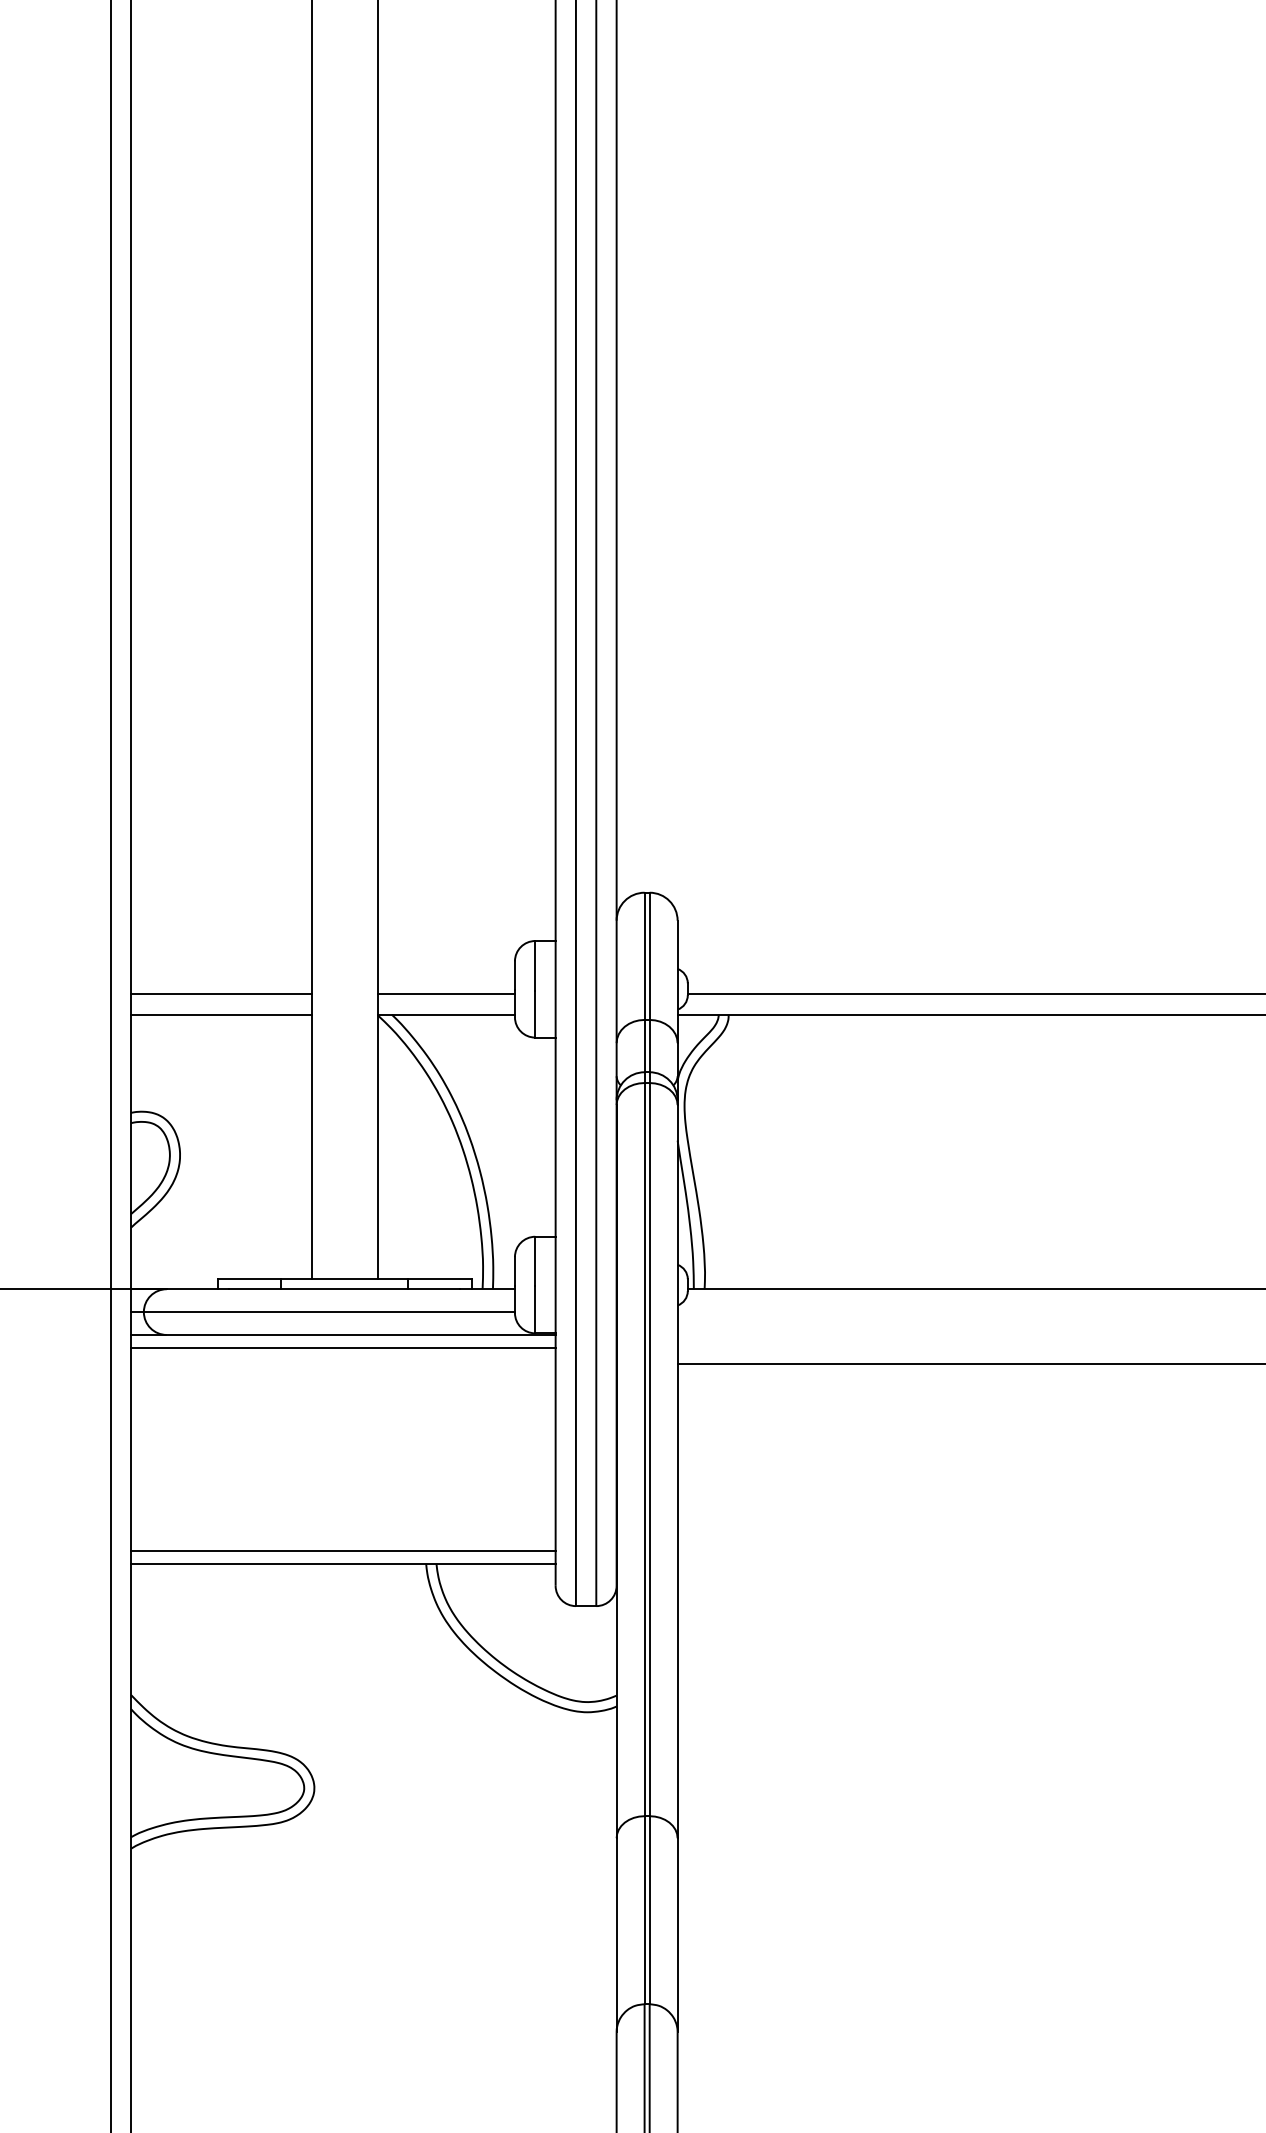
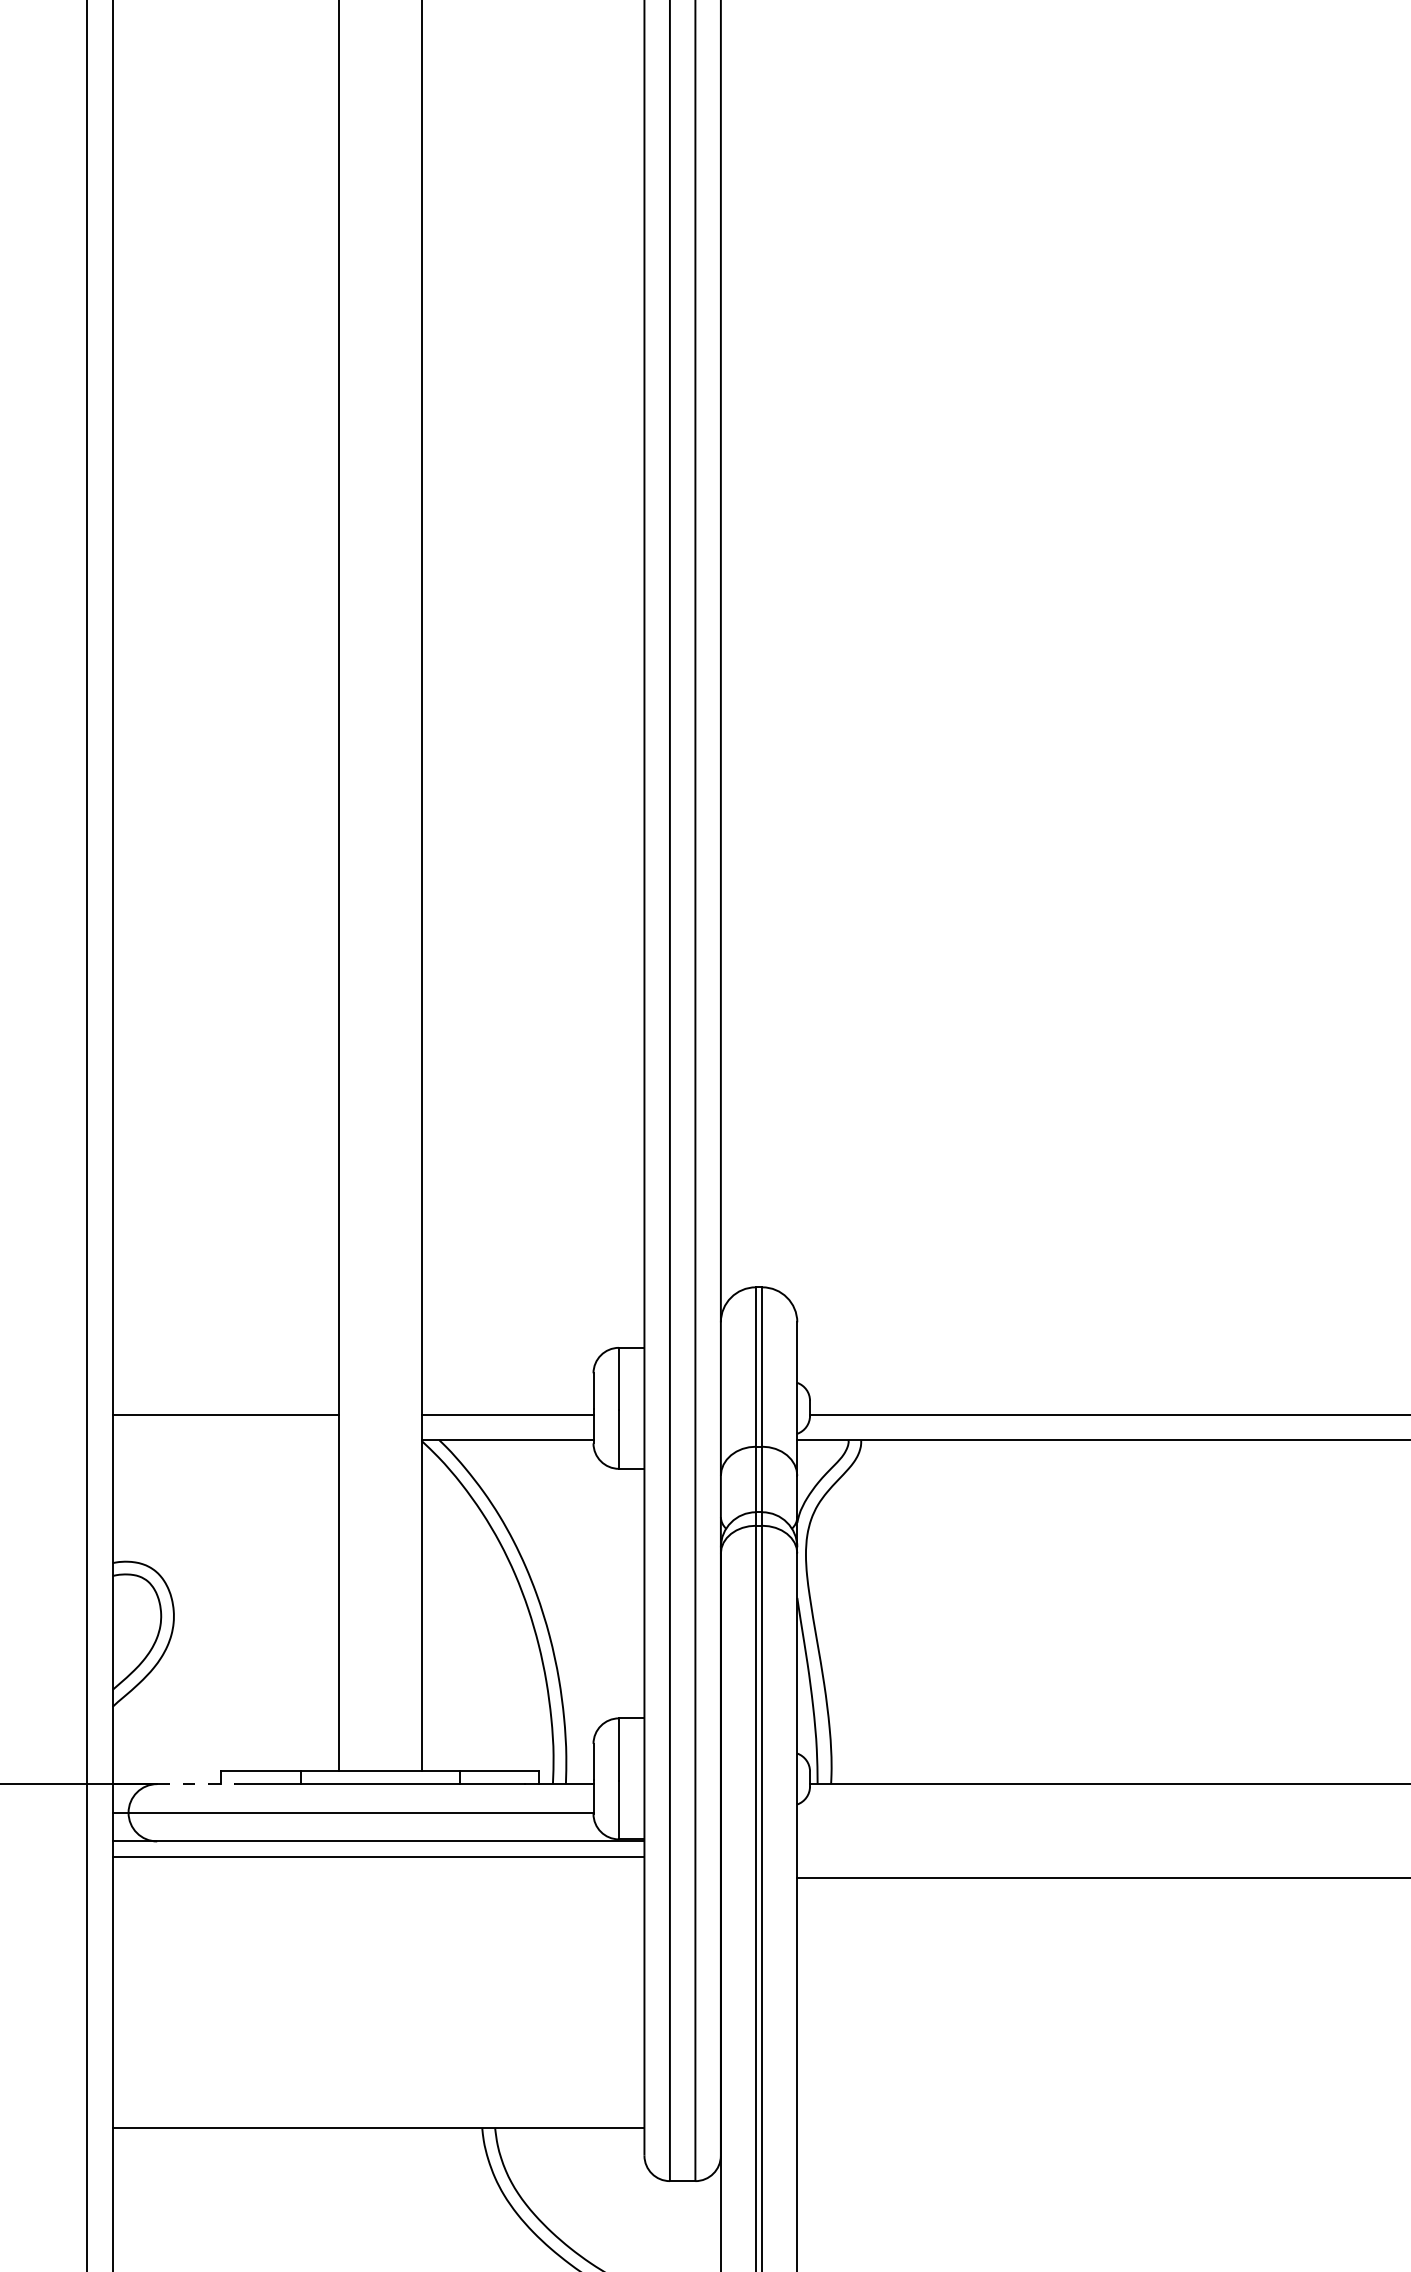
line: (221, 1014) -> (225, 1439), removed
line: (198, 1289) -> (196, 1784), solid -> dashed
line: (343, 1551) -> (378, 2112), removed

